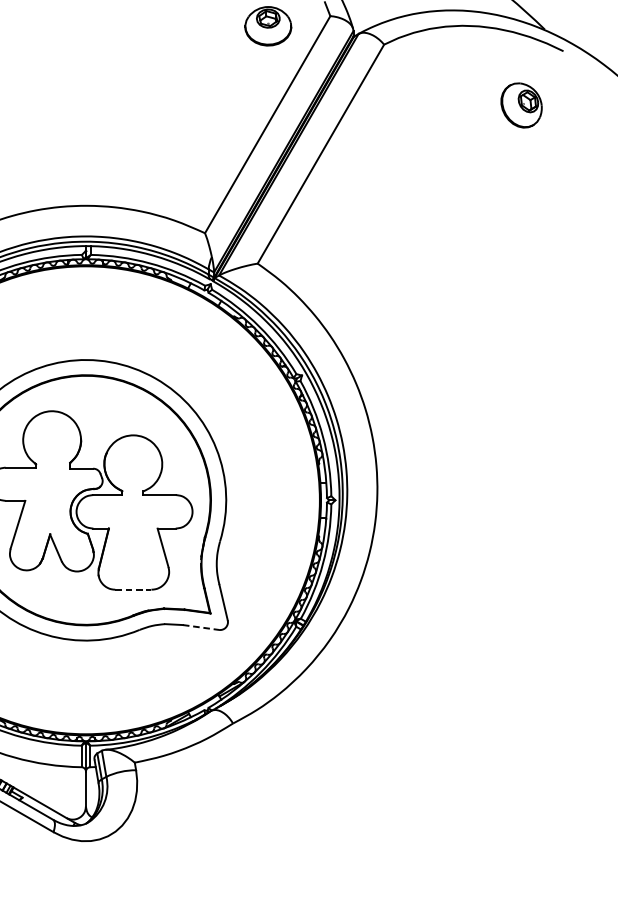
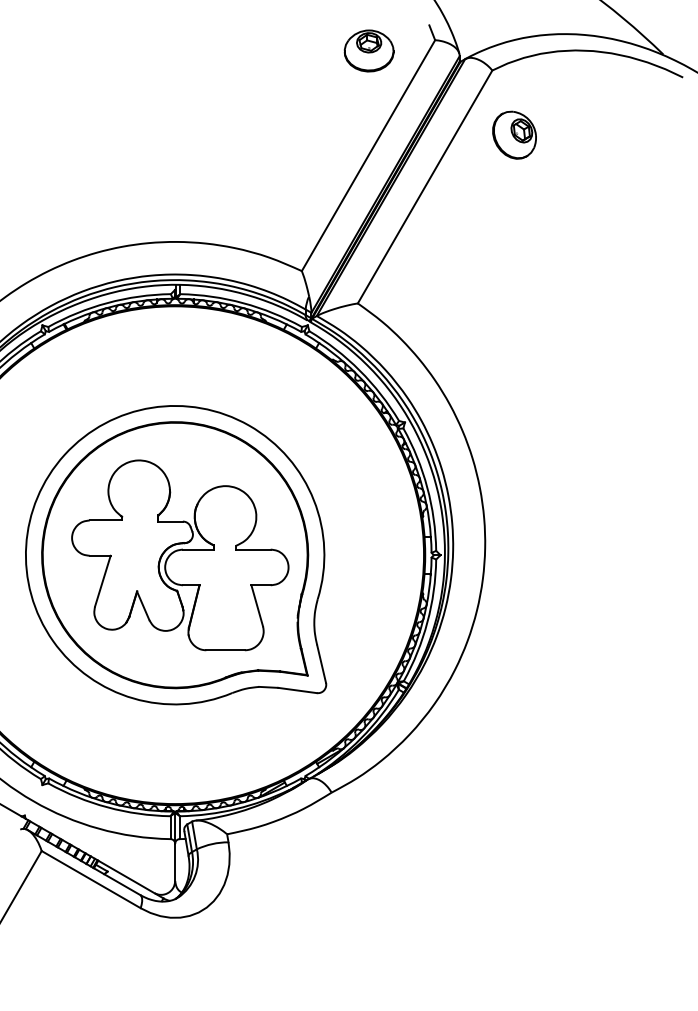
part: (521, 104) -> (514, 134), moved
line: (134, 589) -> (226, 650), dashed -> solid
line: (201, 627) -> (298, 690), dashed -> solid

